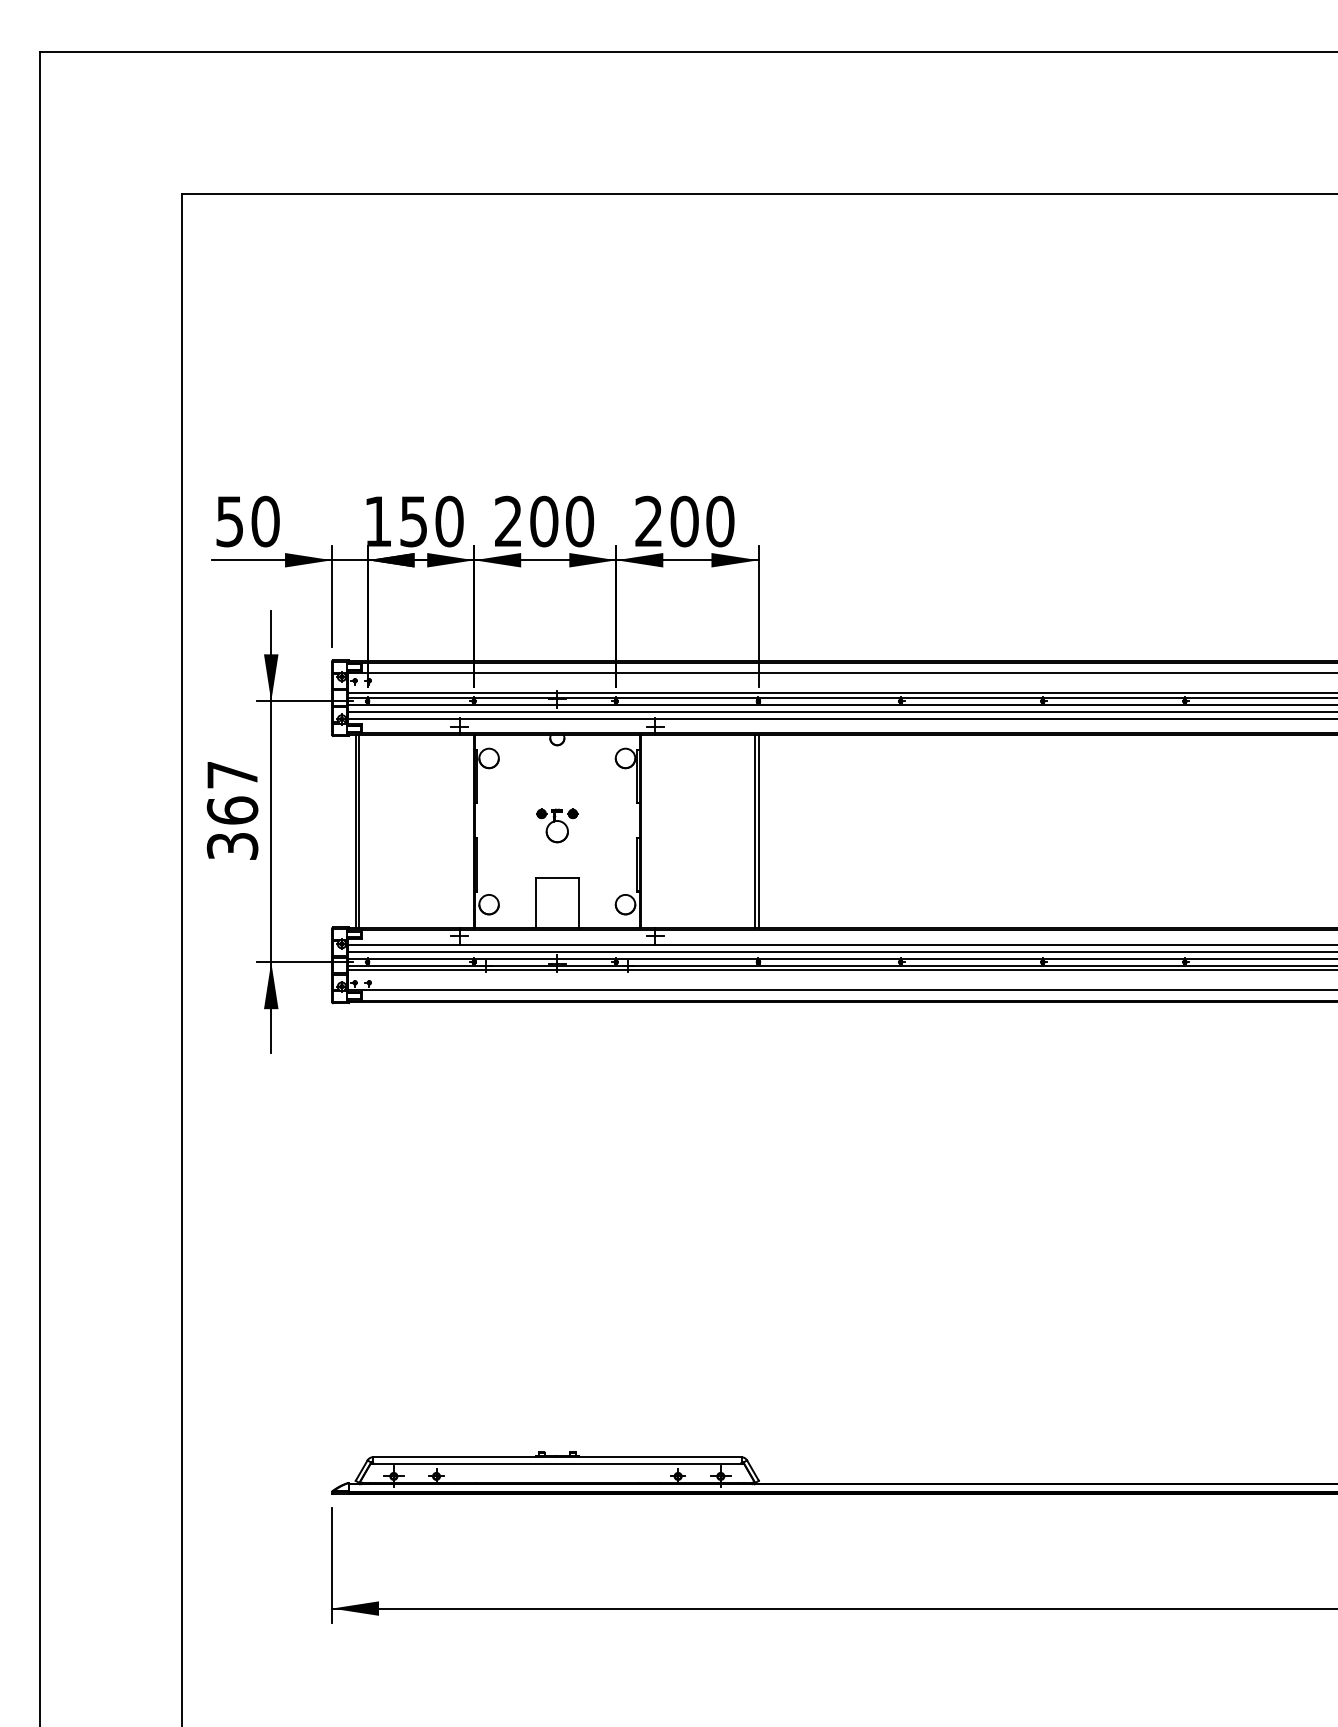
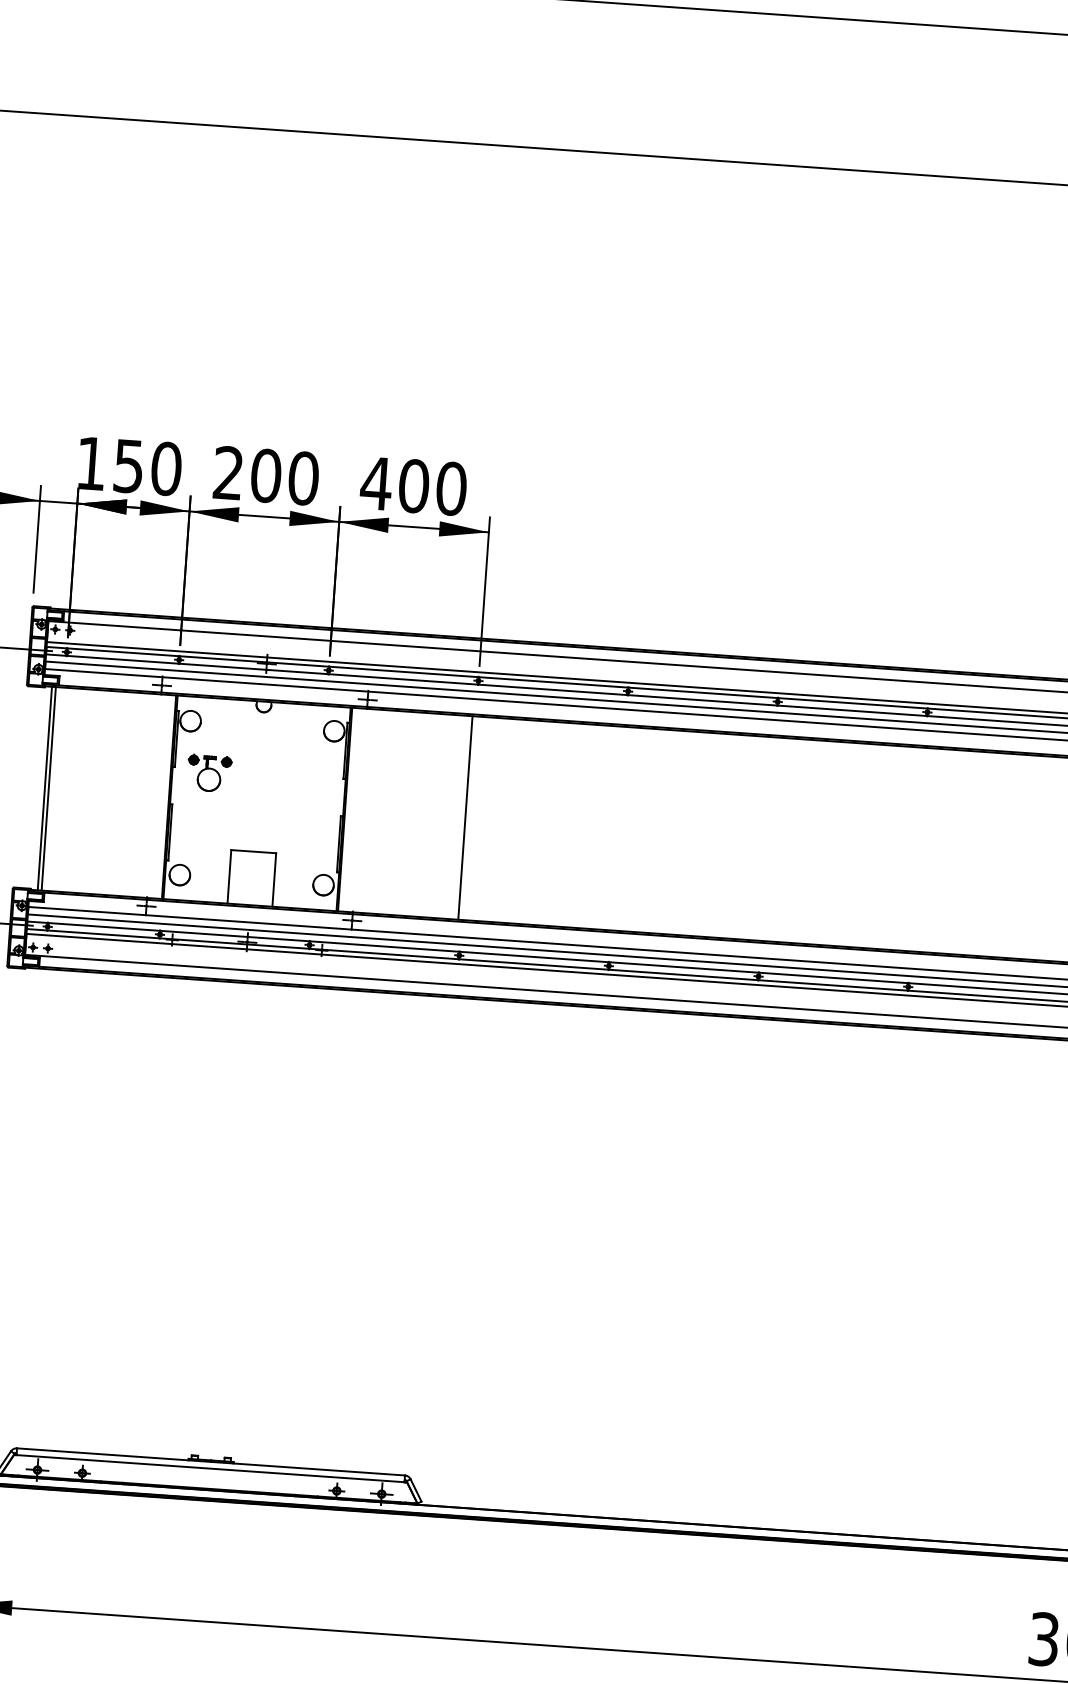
text: (648, 520) -> (375, 482), 200 -> 400
part: (557, 825) -> (209, 773), moved
line: (758, 831) -> (468, 817), removed

